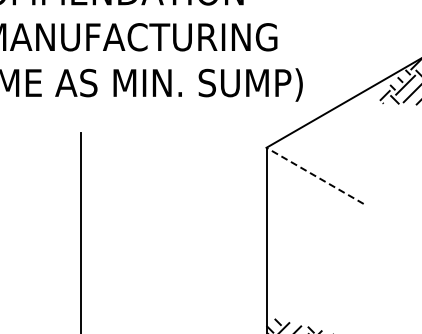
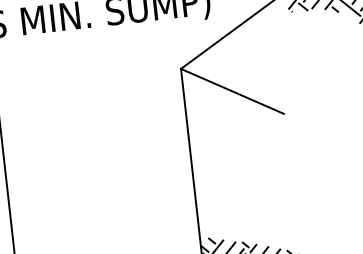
line: (314, 175) -> (231, 91), dashed -> solid

